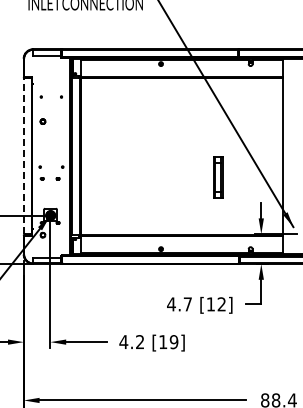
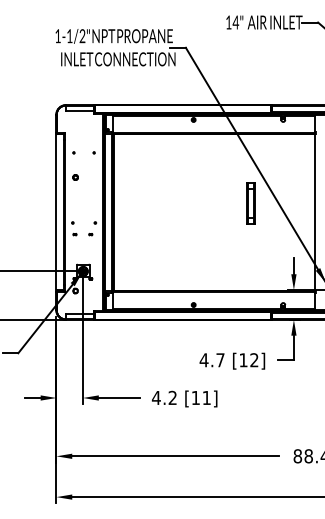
line: (23, 156) -> (56, 212), dashed -> solid
part: (217, 177) -> (250, 203), moved
text: (173, 341) -> (206, 397), [19] -> [11]

